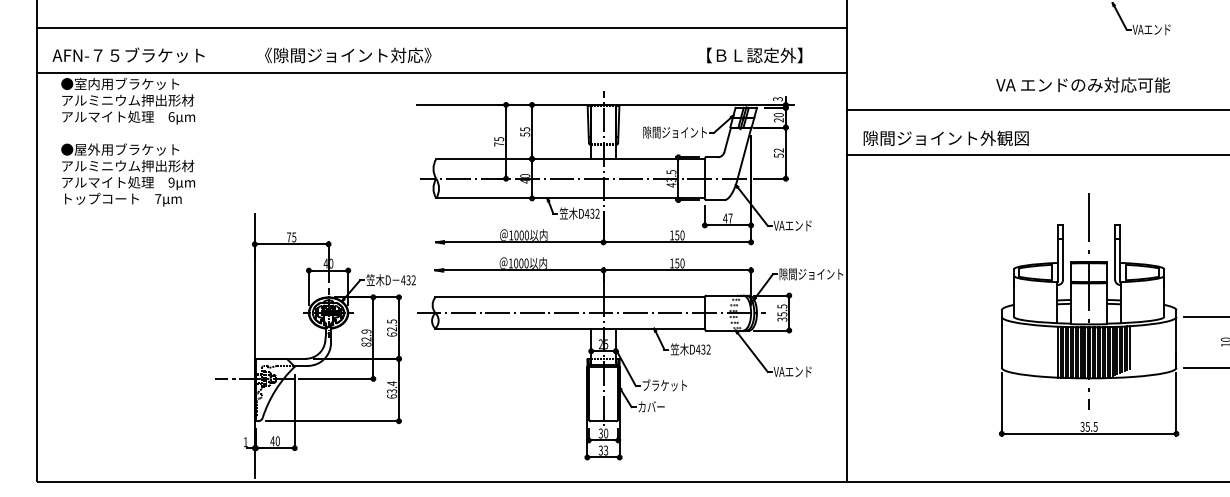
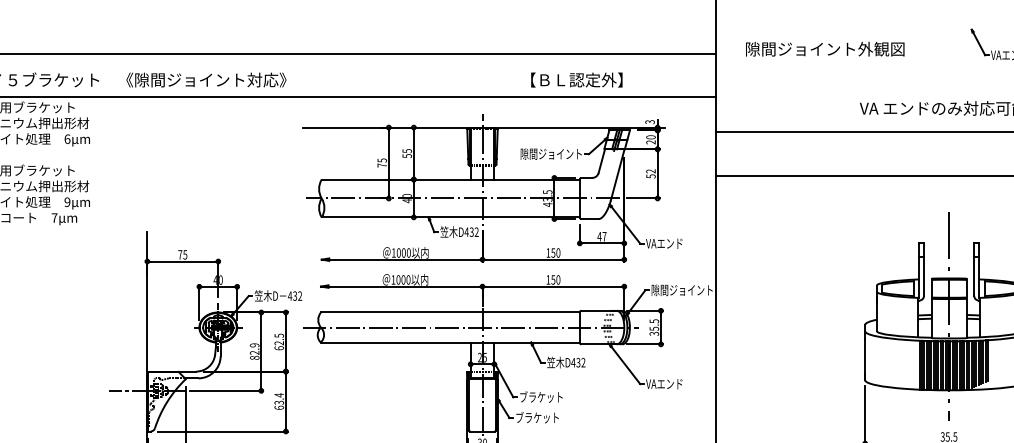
text: (348, 55) -> (206, 80), moved
text: (754, 55) -> (576, 80), moved
text: (945, 137) -> (824, 48), moved
text: (660, 406) -> (537, 417), カバー -> ブラケット

